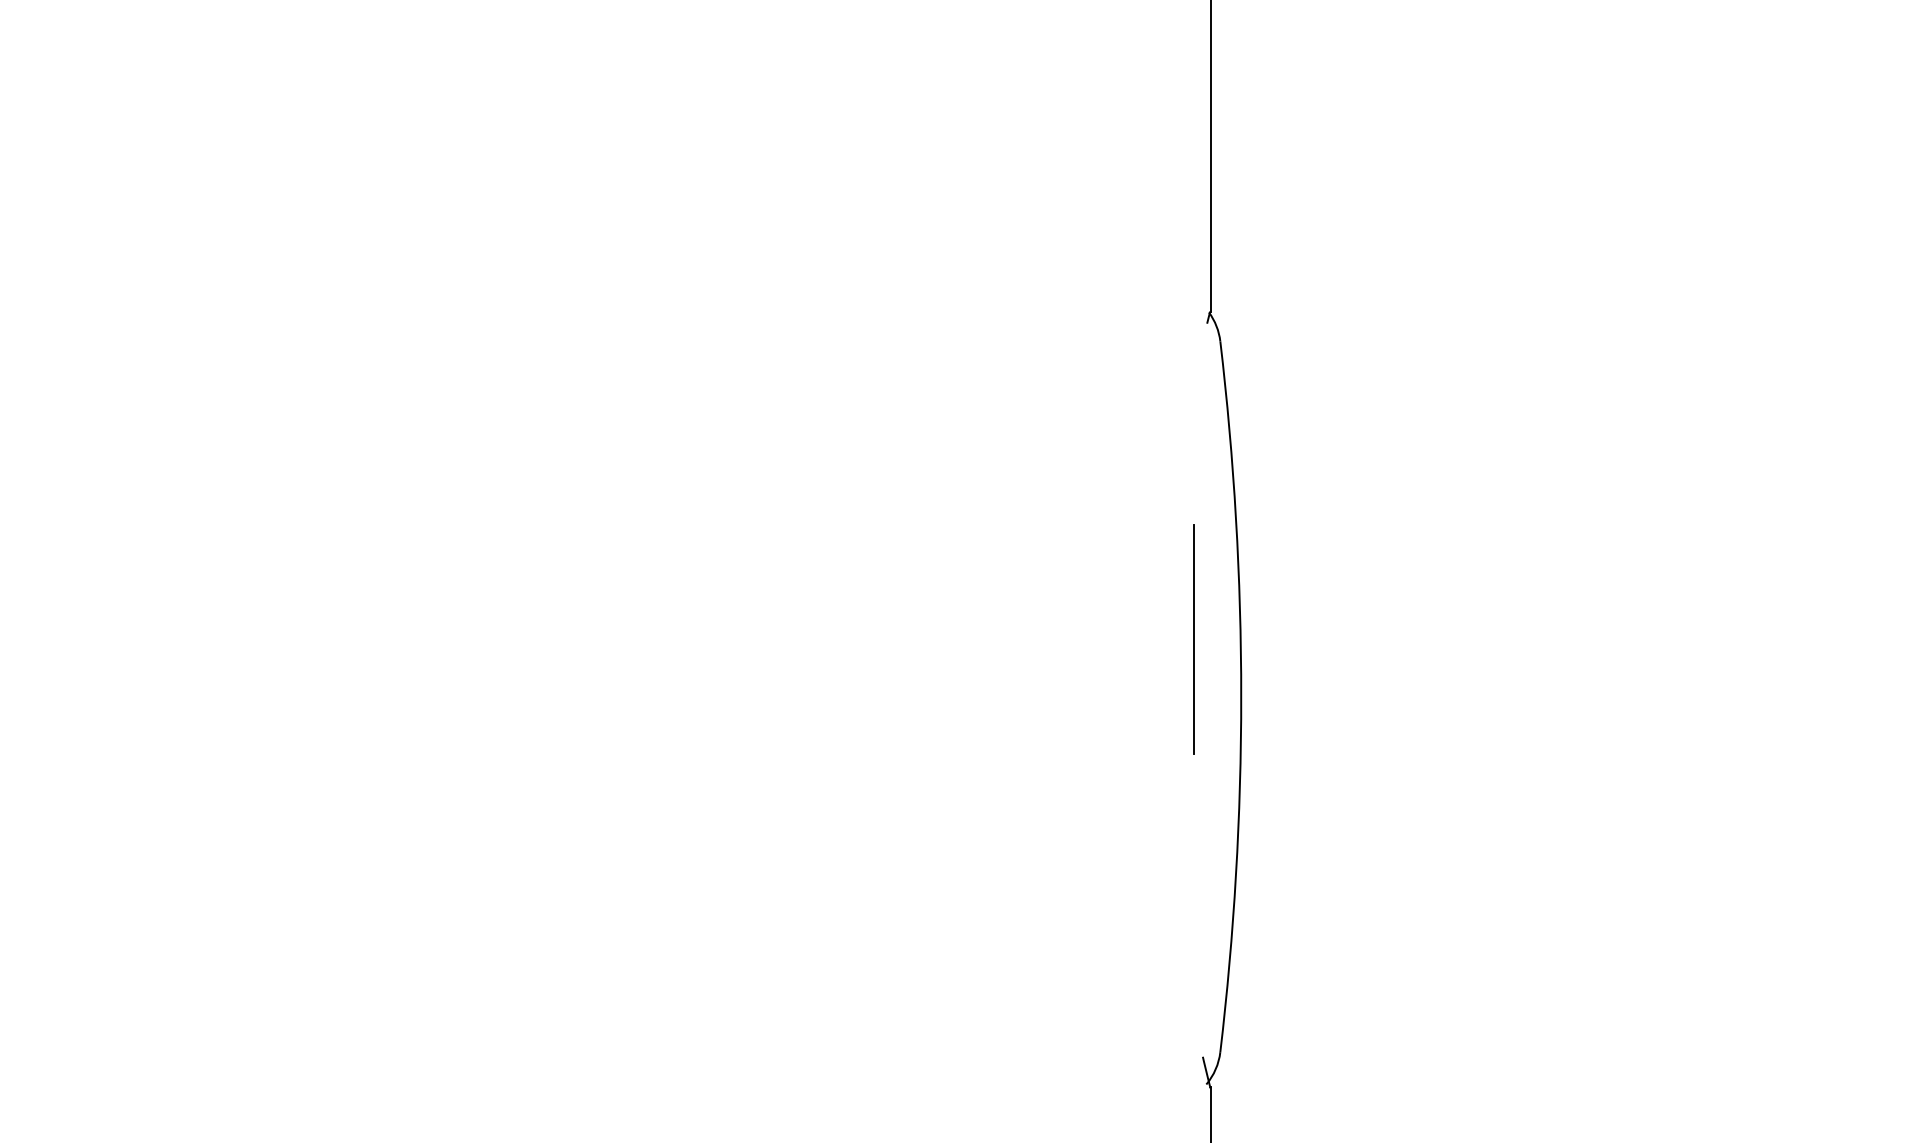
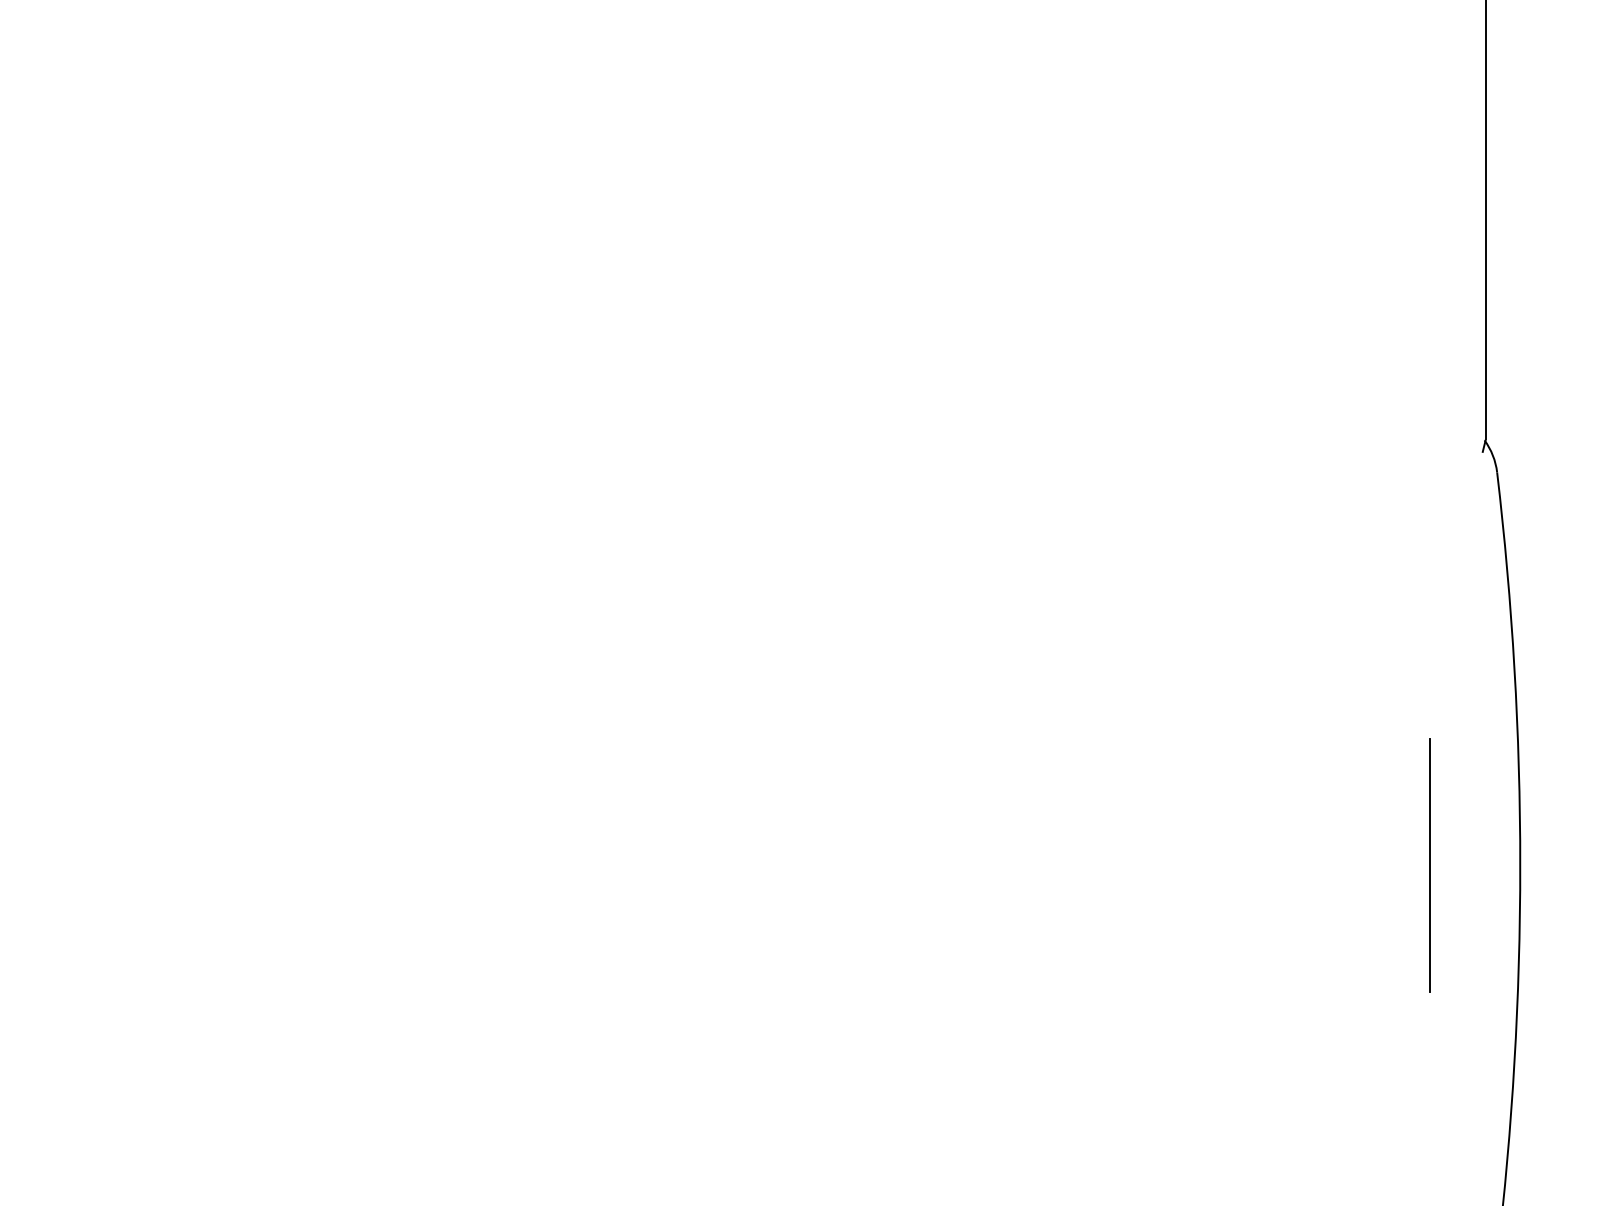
line: (1193, 639) -> (1428, 865), moved

